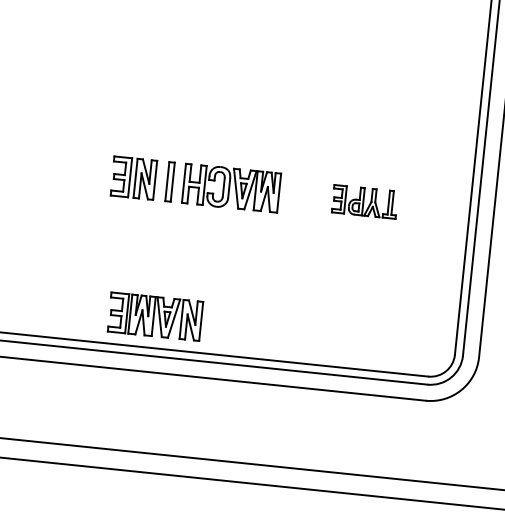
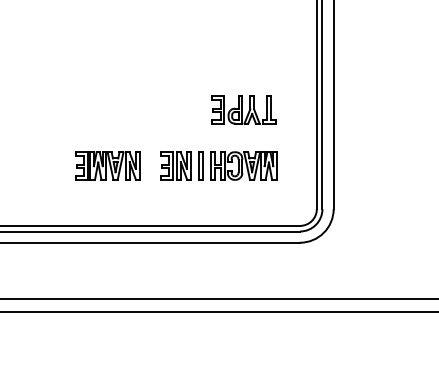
part: (195, 183) -> (218, 165), moved
part: (364, 201) -> (243, 109), size x1.43
part: (155, 315) -> (107, 165), moved

